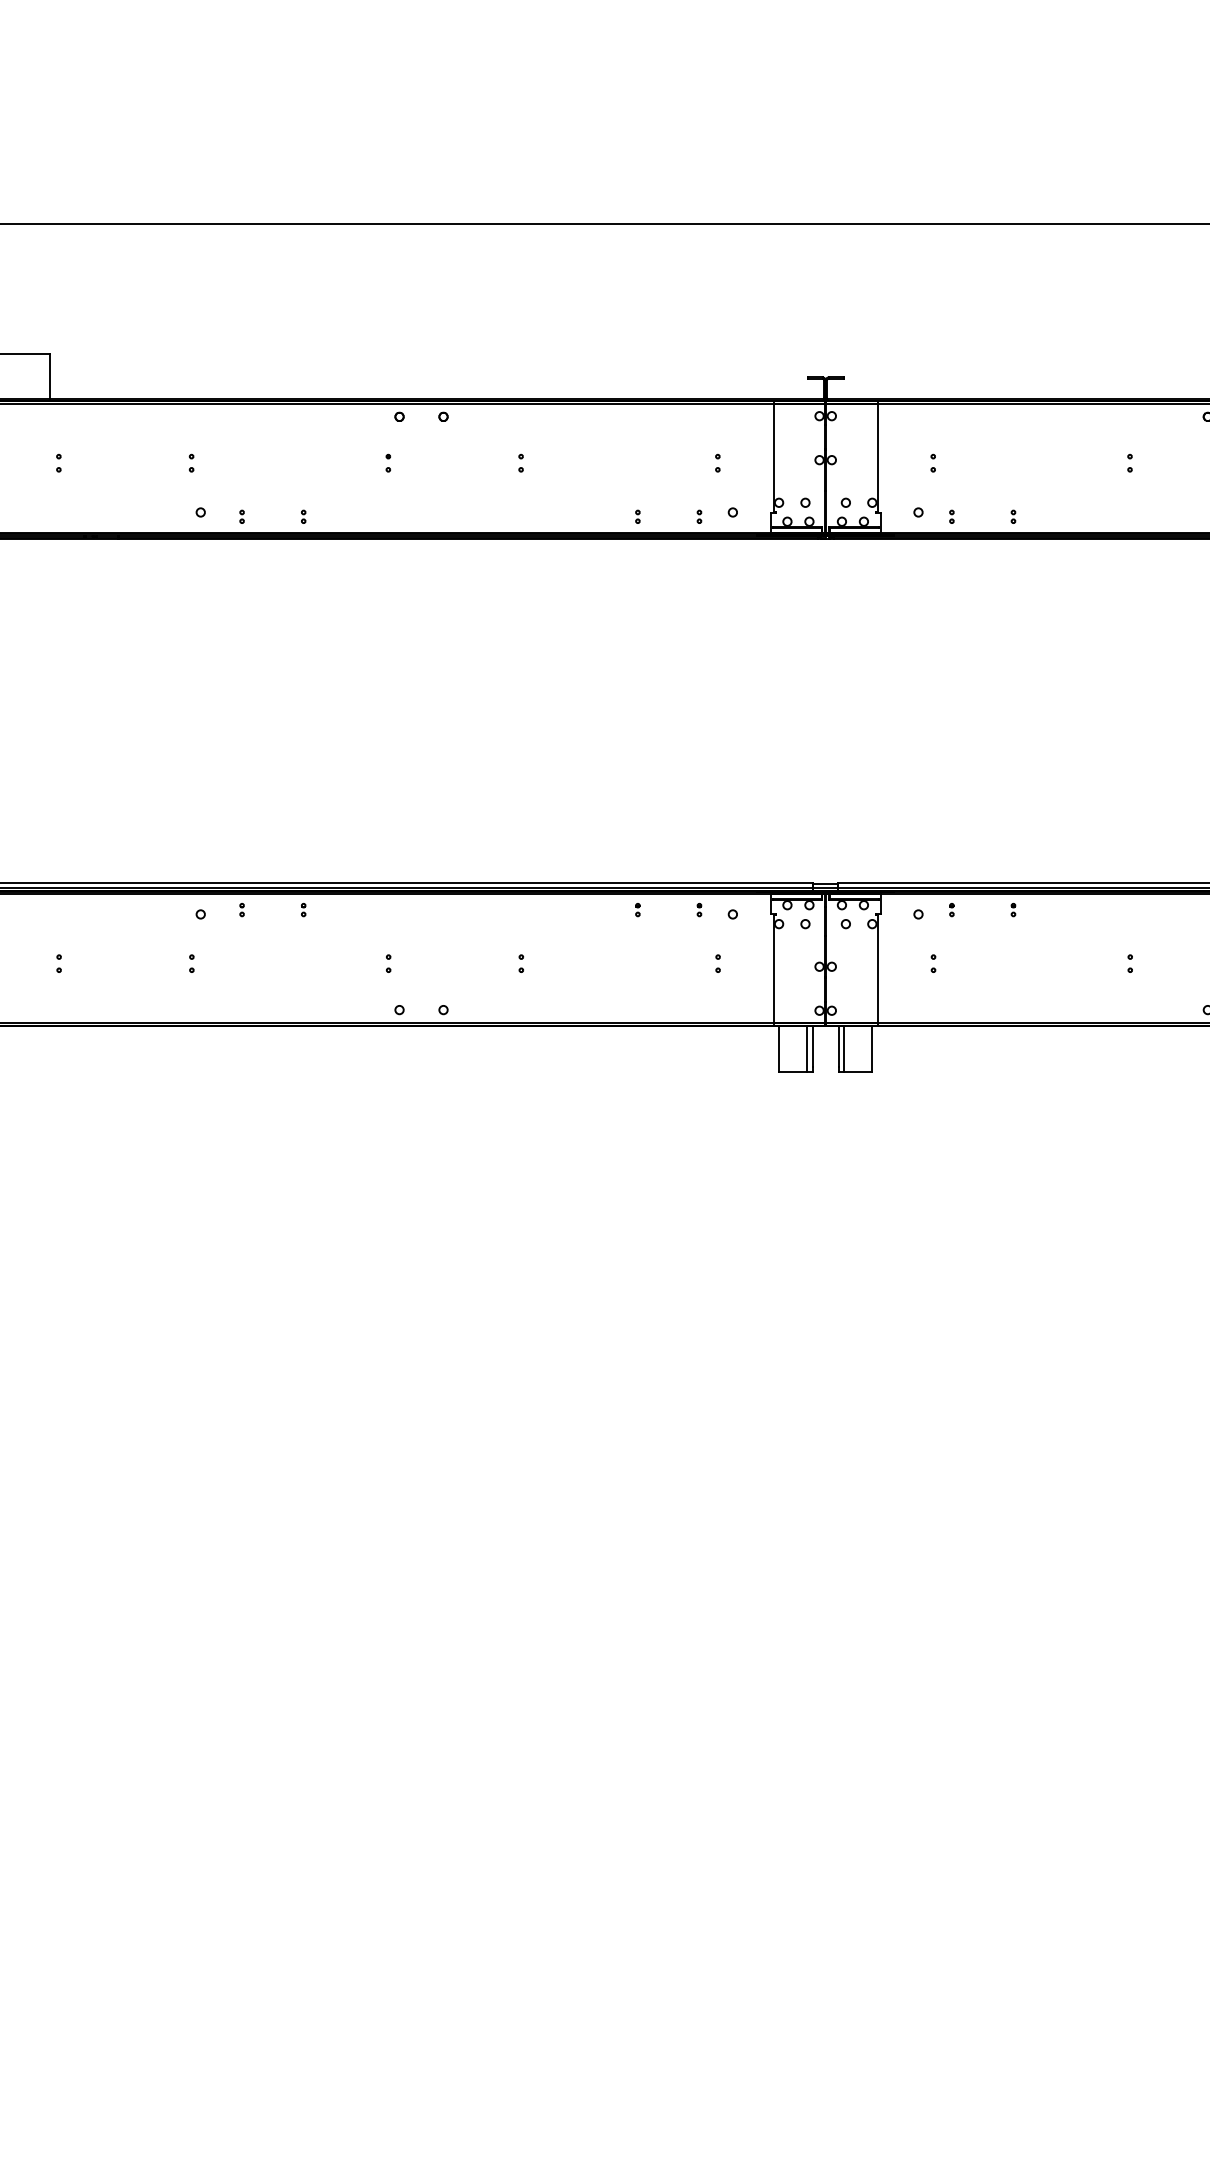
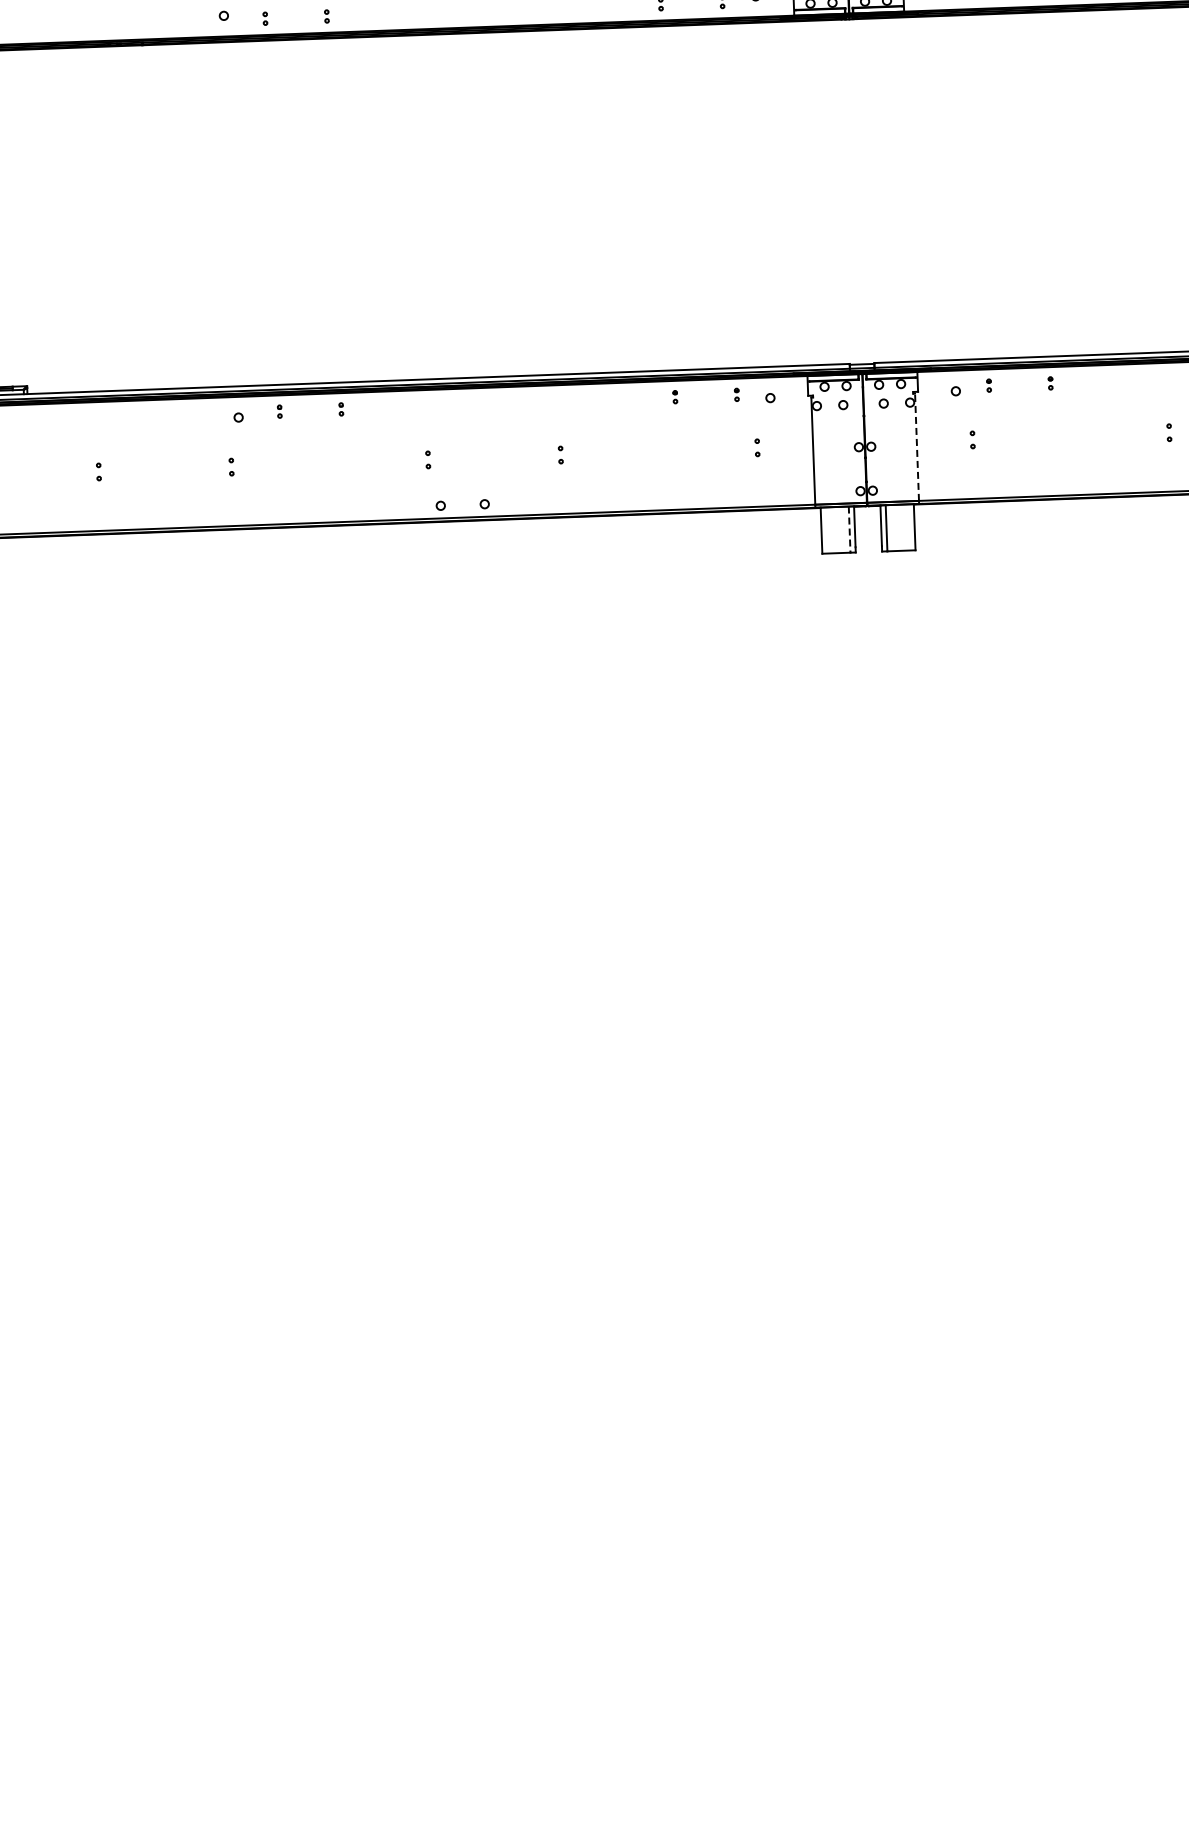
line: (877, 968) -> (916, 446), solid -> dashed
line: (807, 1049) -> (849, 530), solid -> dashed

